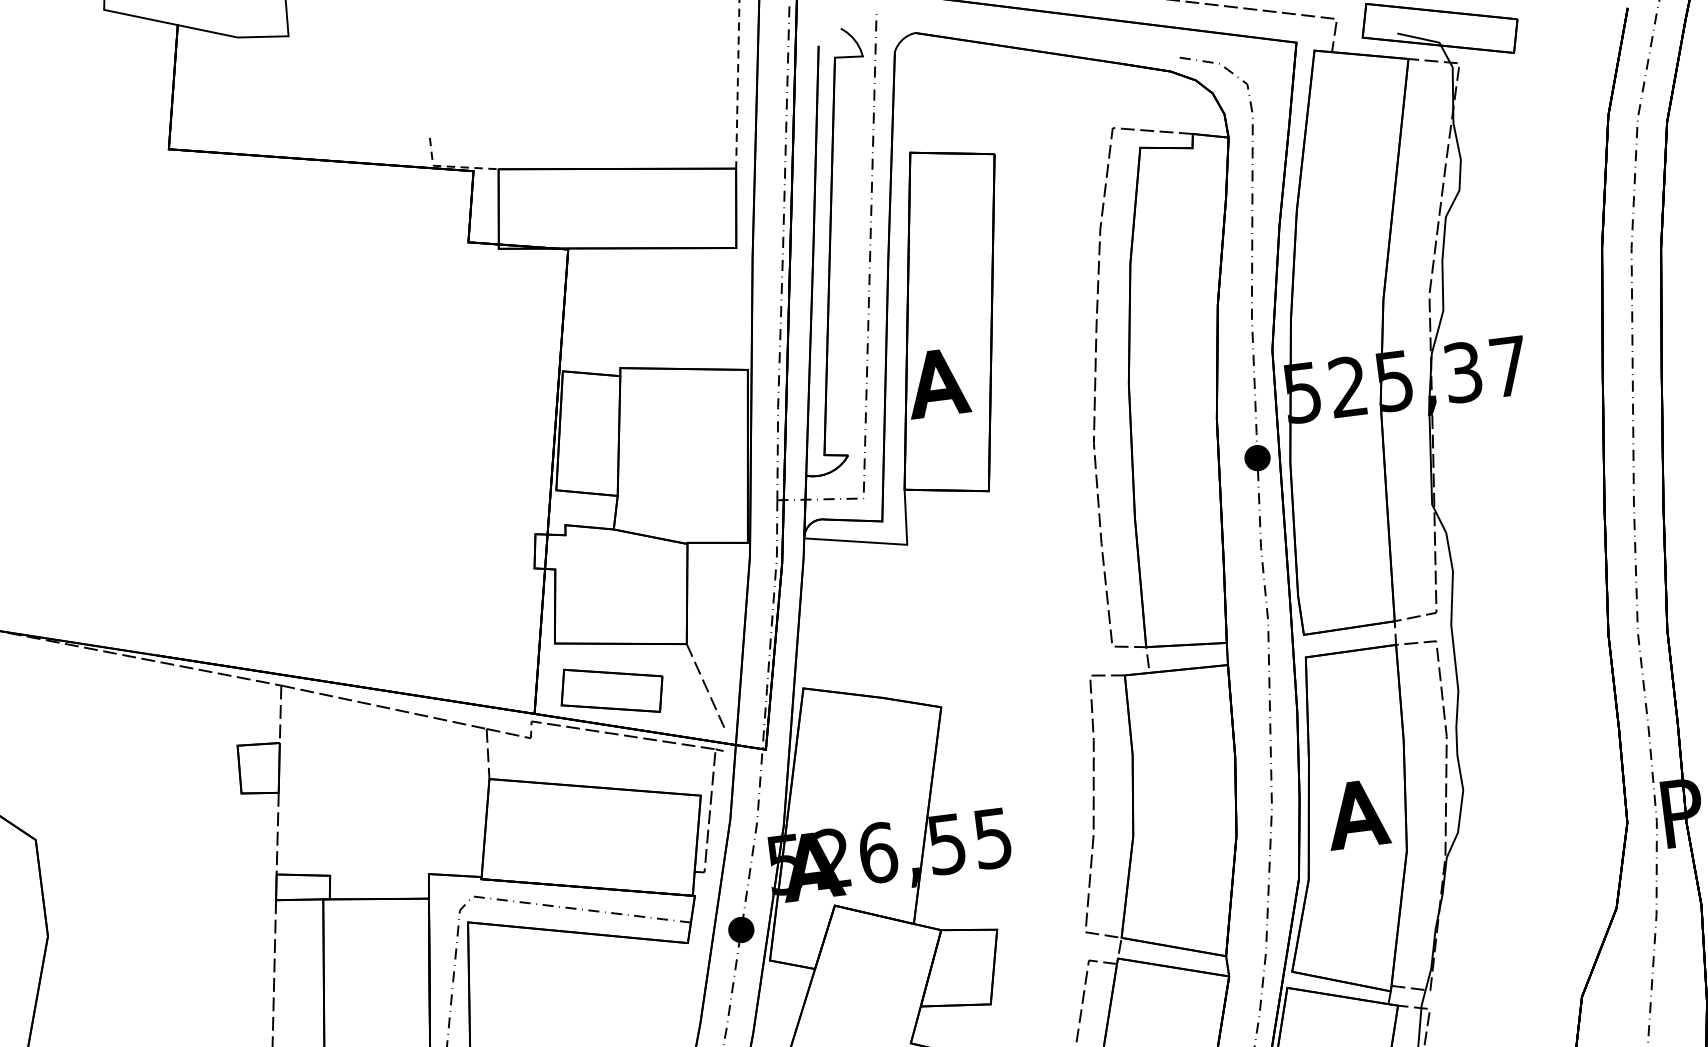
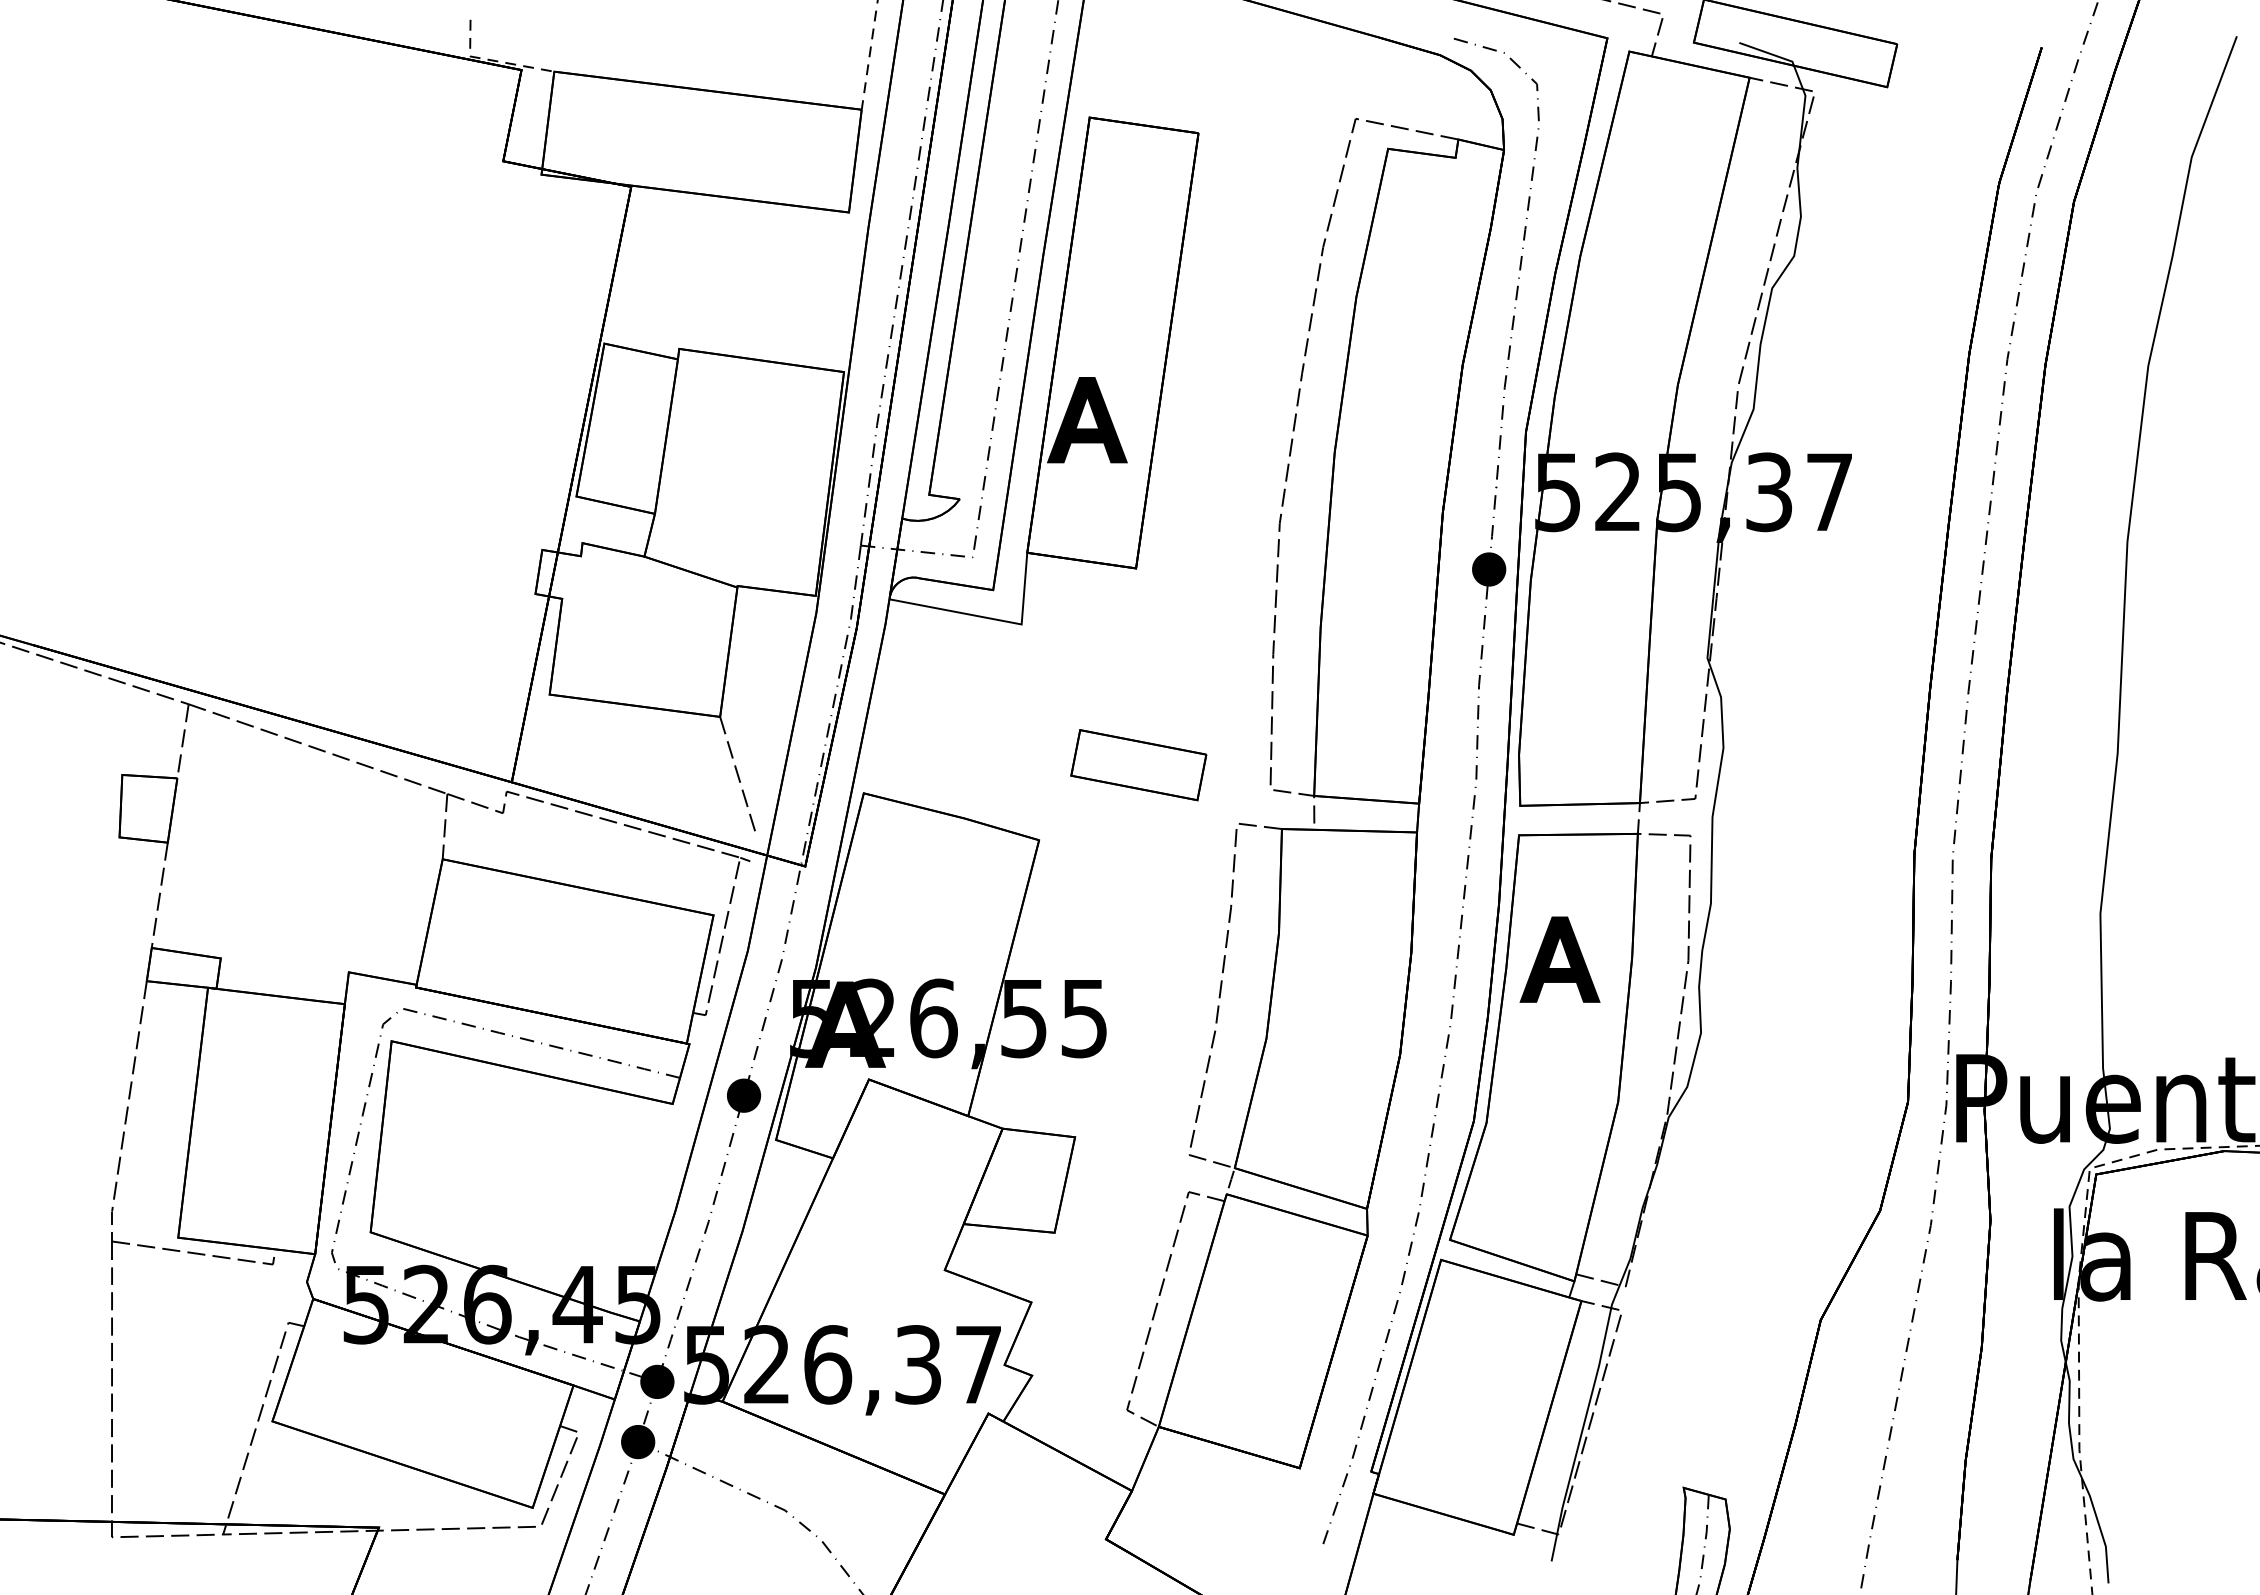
part: (611, 691) -> (1138, 765), moved
part: (1356, 814) -> (1559, 959), moved

